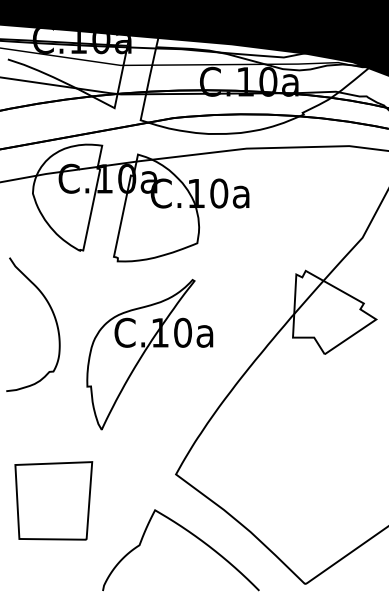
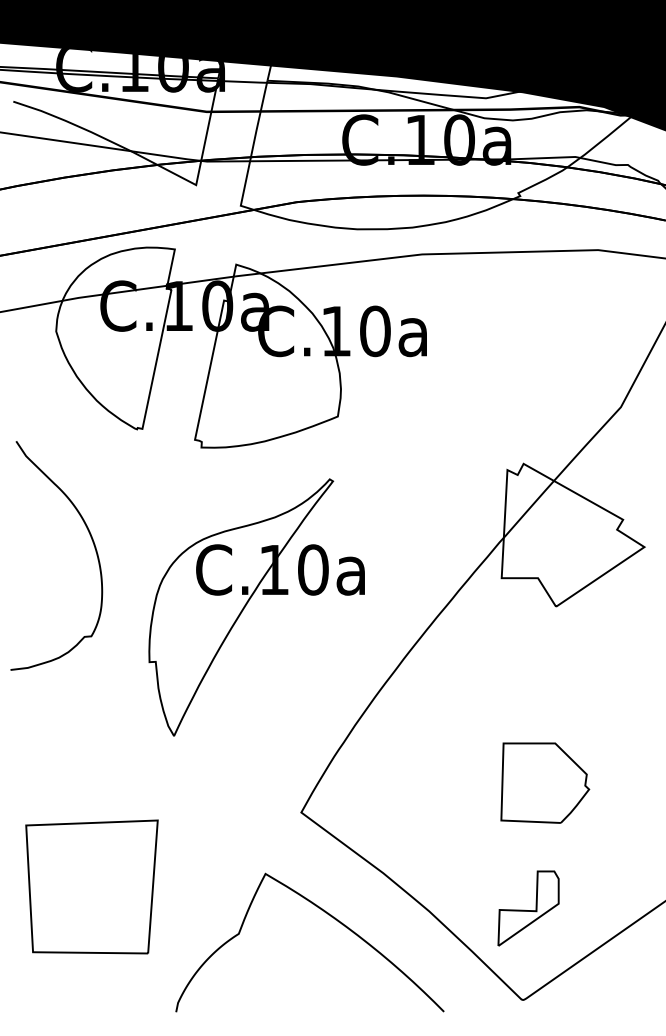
part: (317, 457) -> (543, 783), added
part: (53, 500) -> (91, 886), moved
part: (308, 529) -> (528, 906), added

